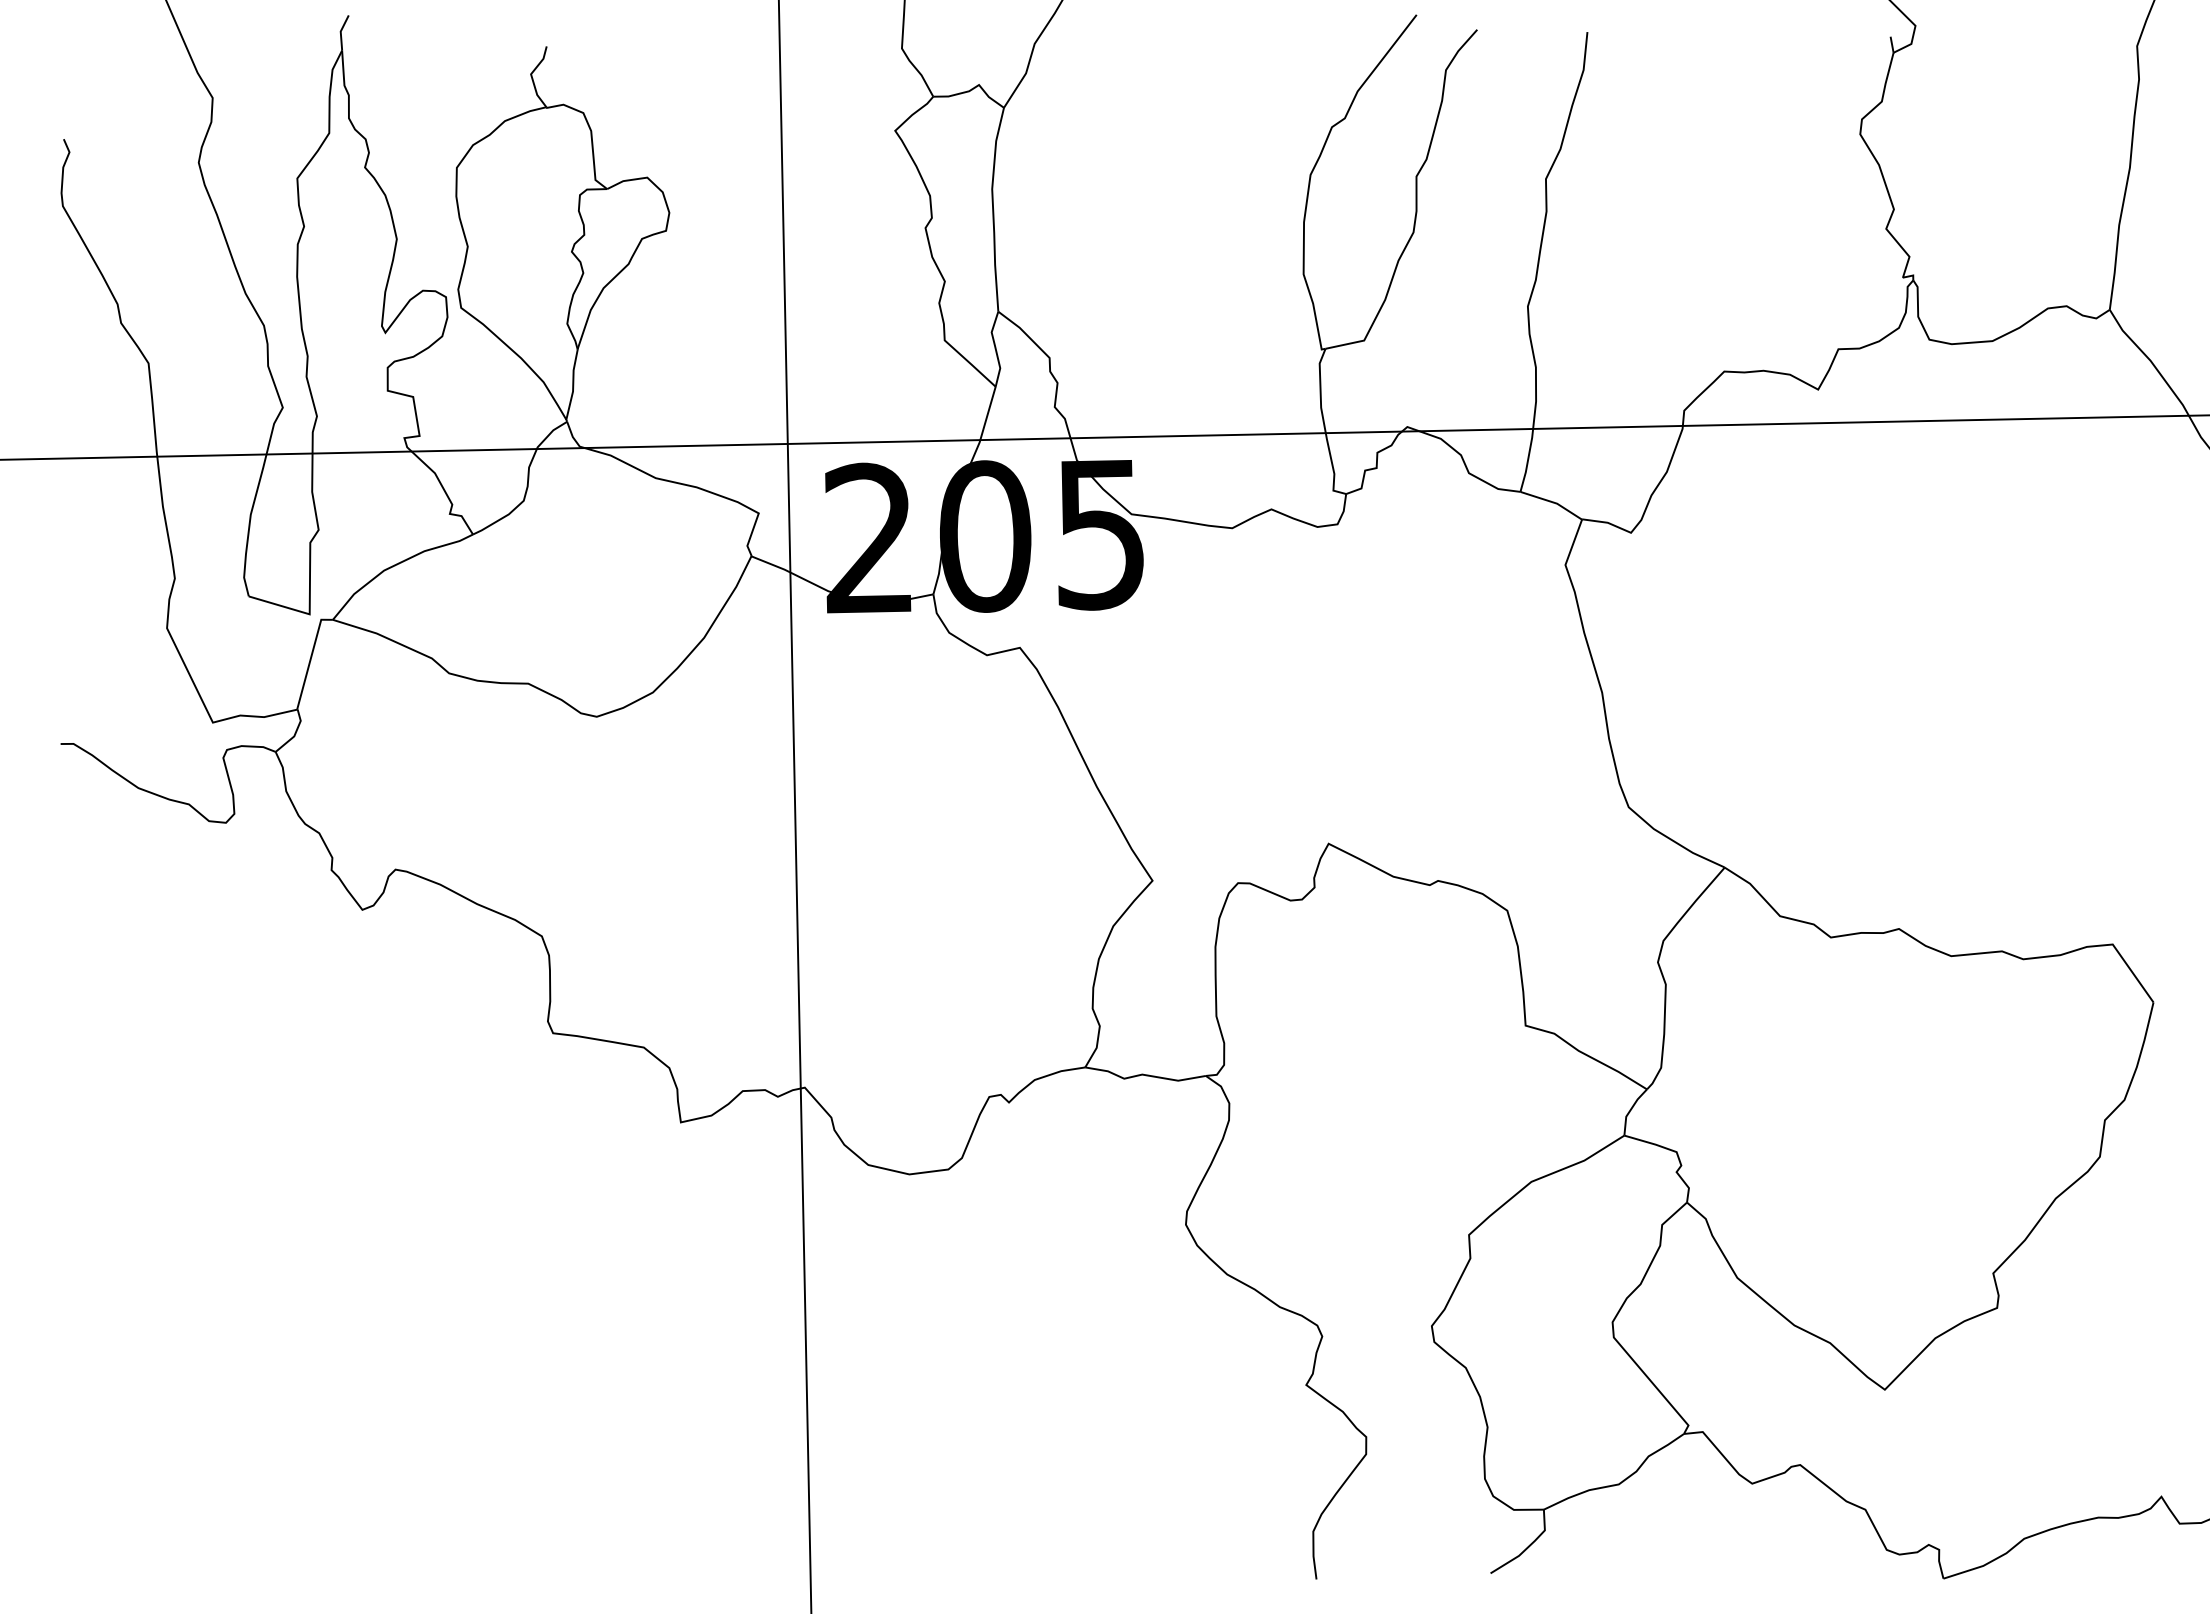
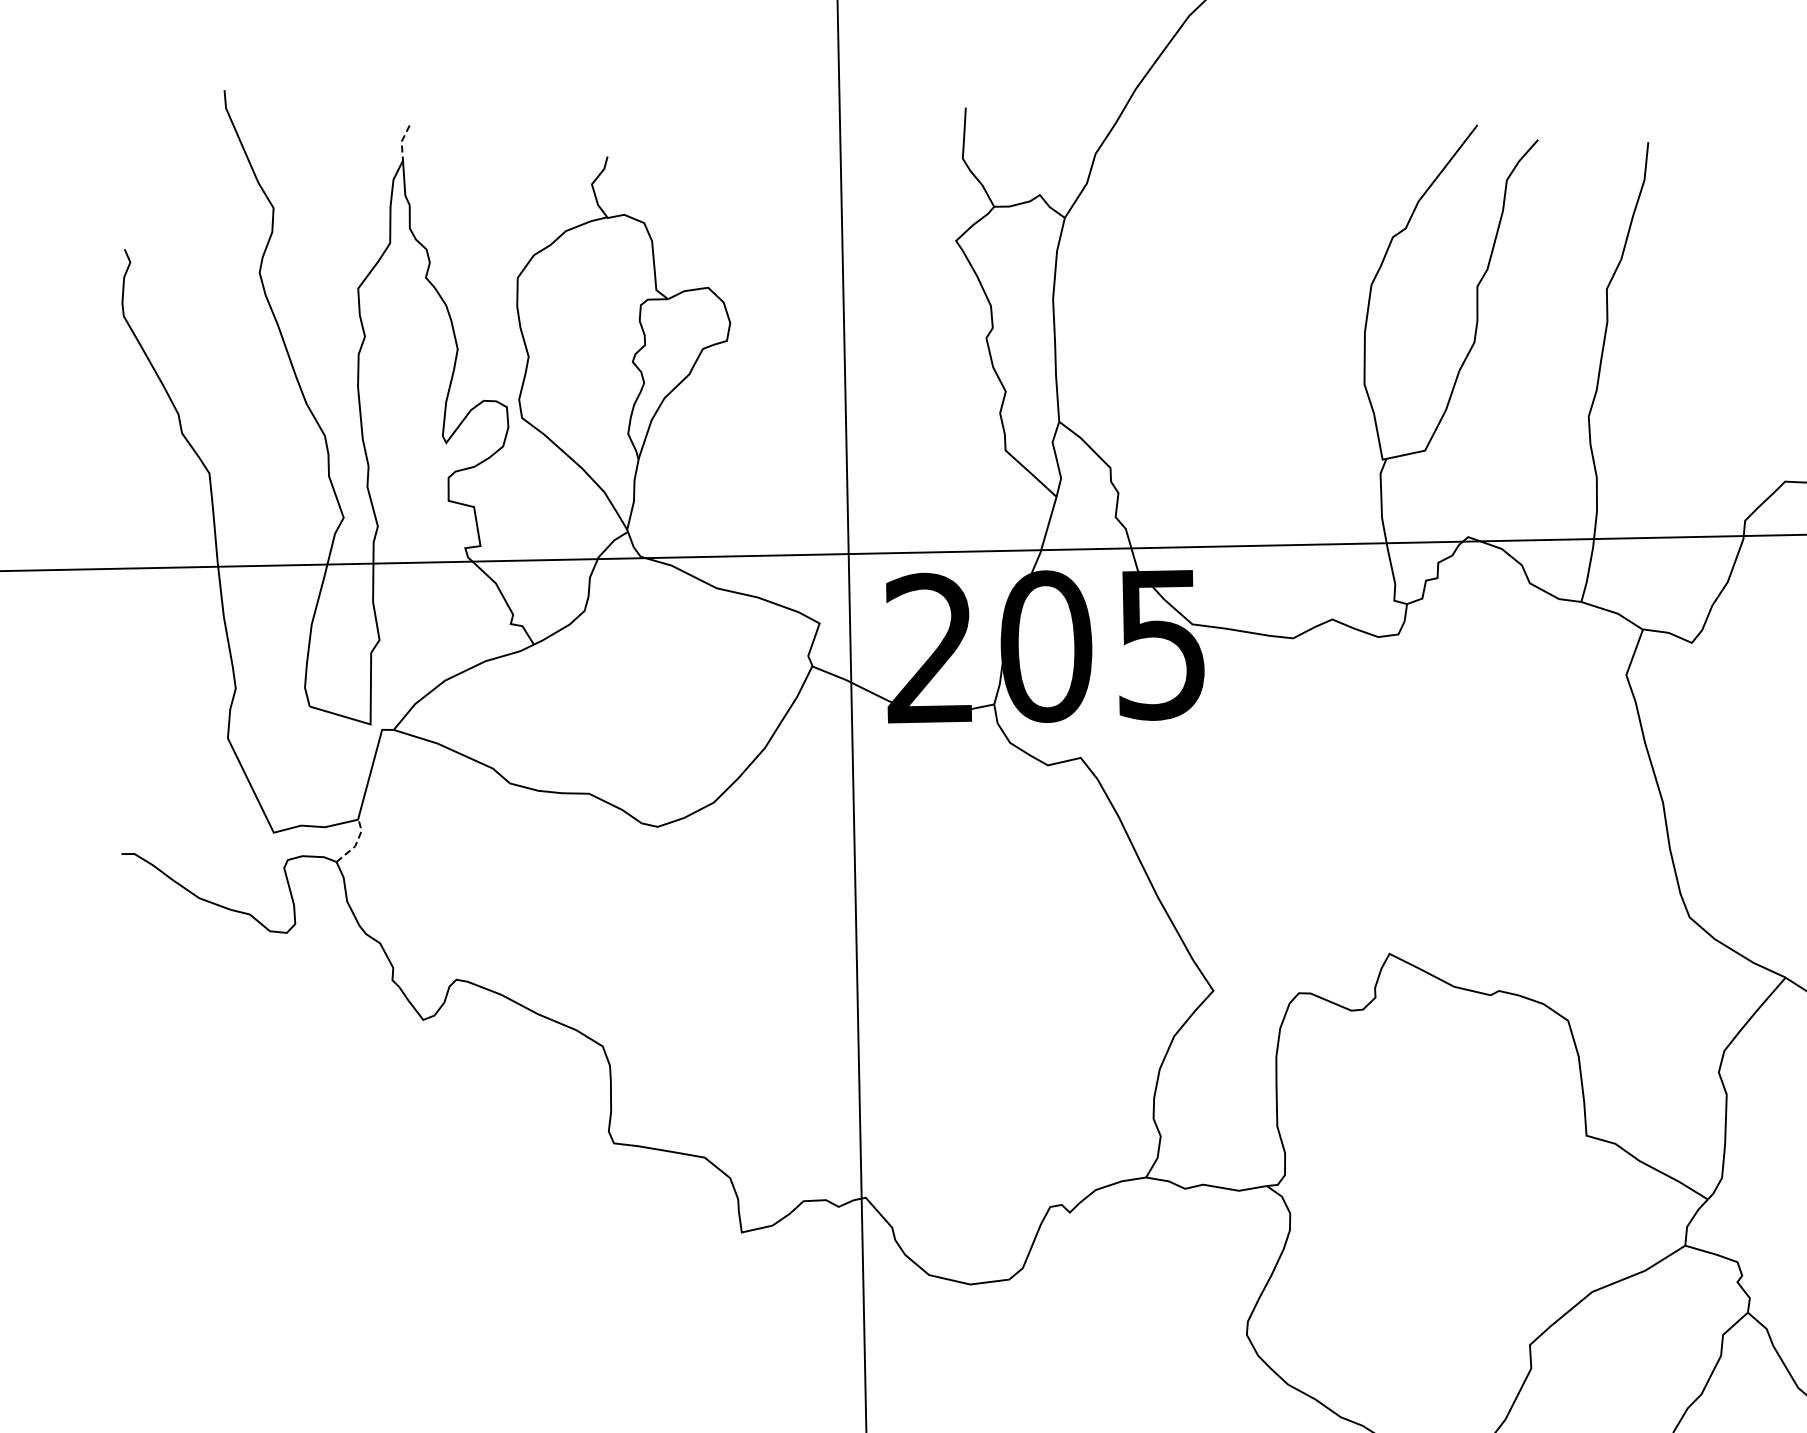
line: (340, 32) -> (401, 142), solid -> dashed
line: (295, 734) -> (356, 844), solid -> dashed

